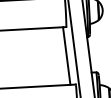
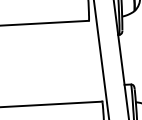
line: (66, 55) -> (89, 60), removed

